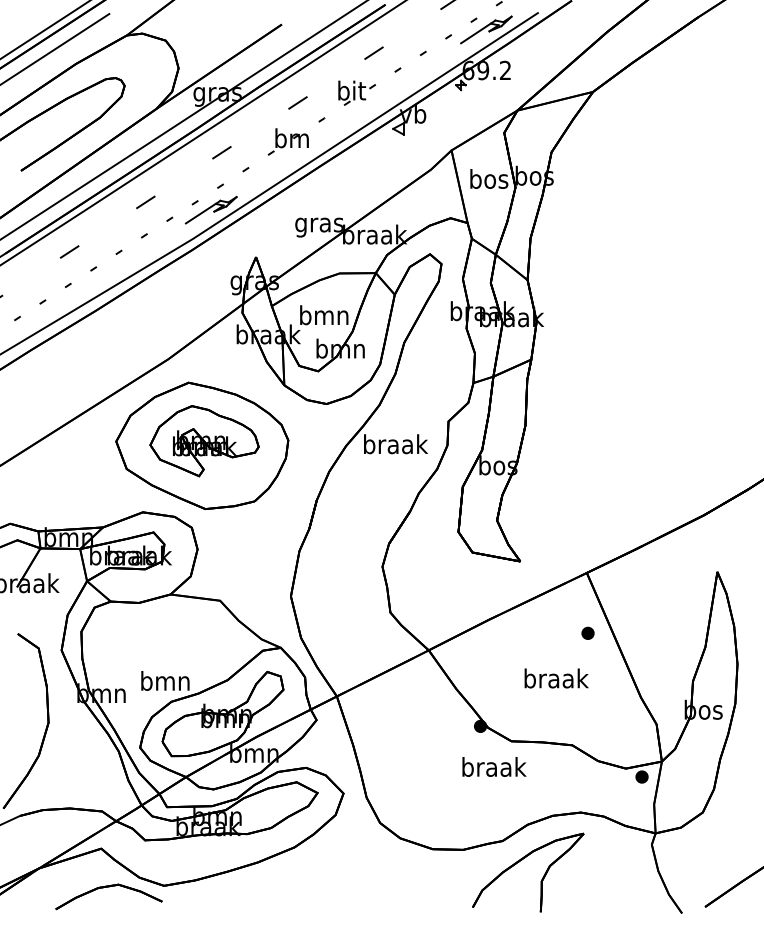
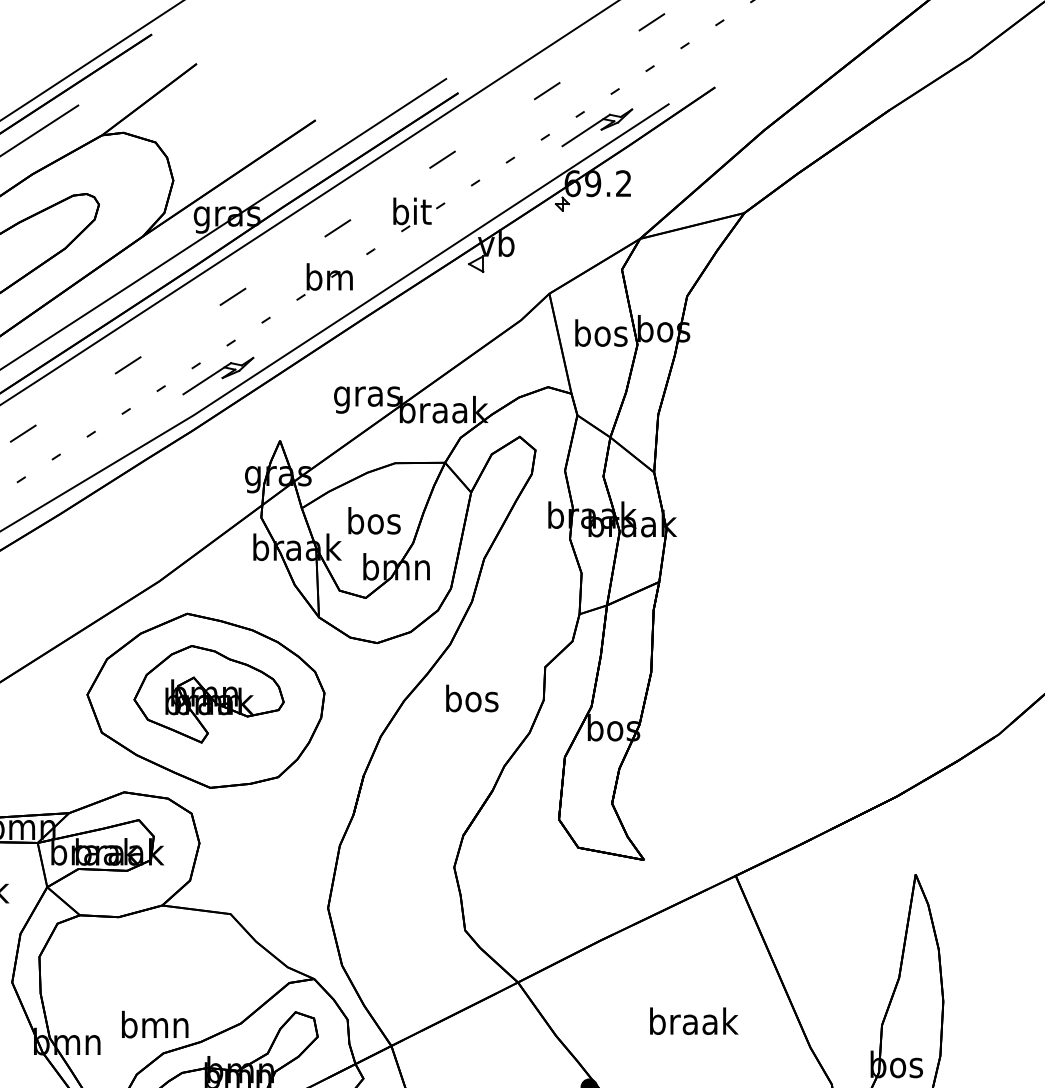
text: (324, 315) -> (374, 521), bmn -> bos
text: (395, 444) -> (472, 698), braak -> bos
part: (587, 632) -> (736, 957), removed

